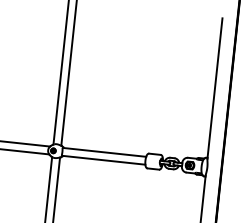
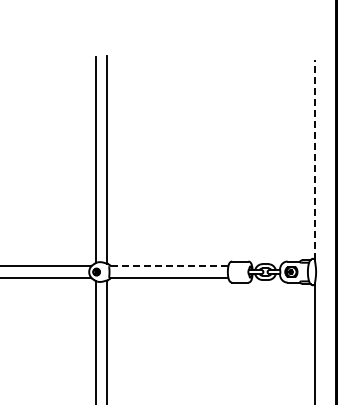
line: (214, 88) -> (314, 159), solid -> dashed
line: (104, 152) -> (168, 266), solid -> dashed

